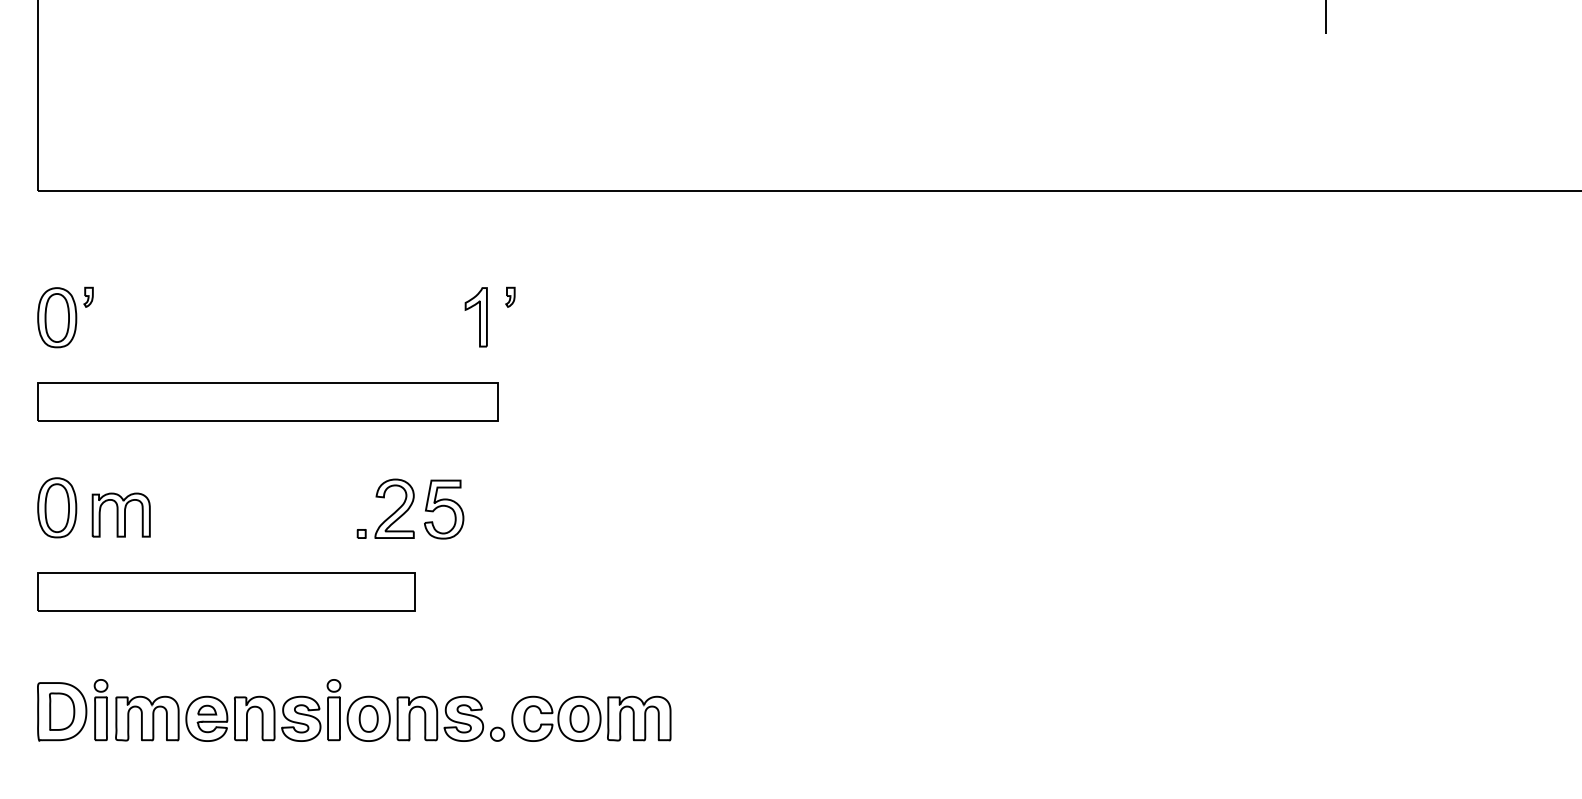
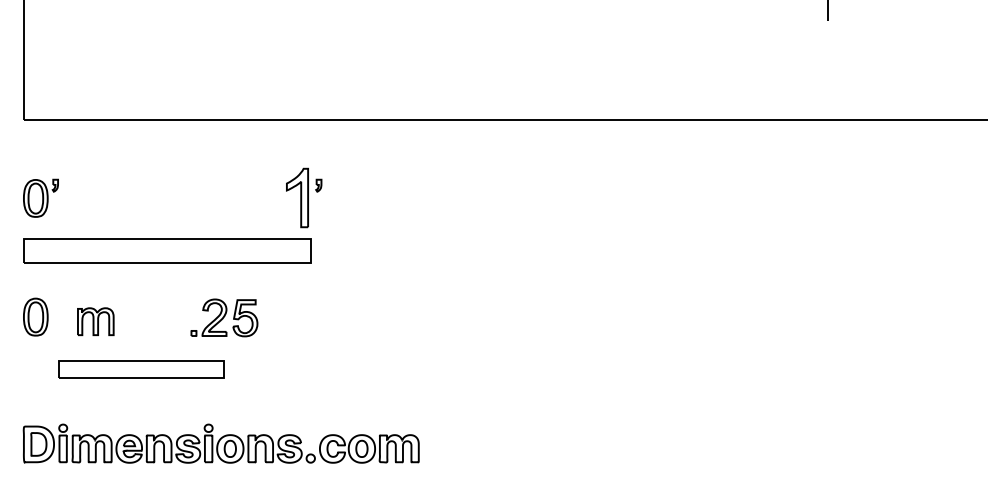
part: (476, 317) -> (297, 198), size x1.6
part: (410, 508) -> (224, 317), moved
part: (120, 514) -> (95, 321), moved
part: (226, 591) -> (141, 369), size x0.7

